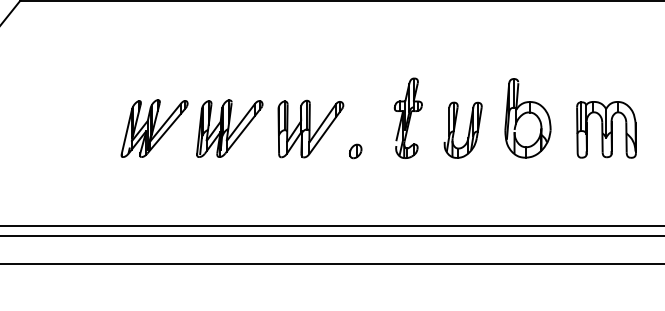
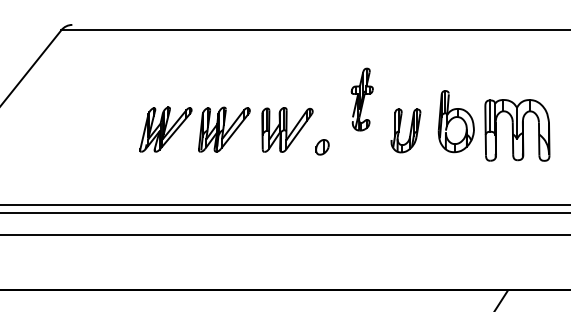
part: (407, 118) -> (361, 99), moved
part: (606, 129) -> (517, 130), size x1.4
part: (354, 151) -> (321, 147), size x1.4

